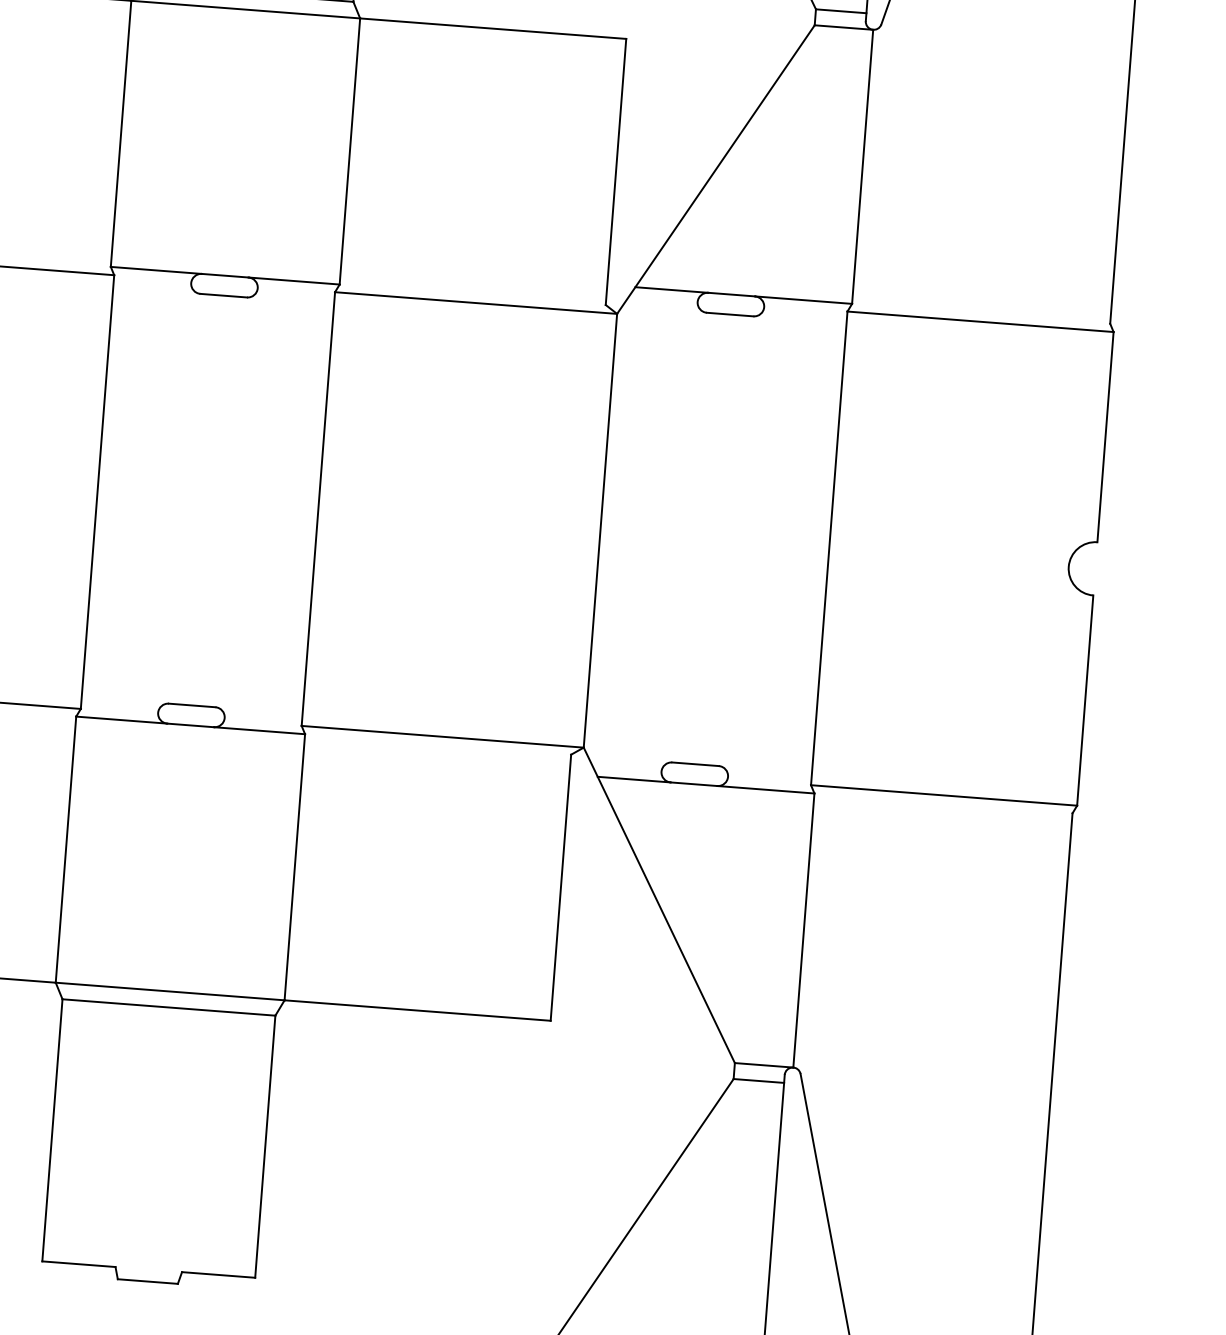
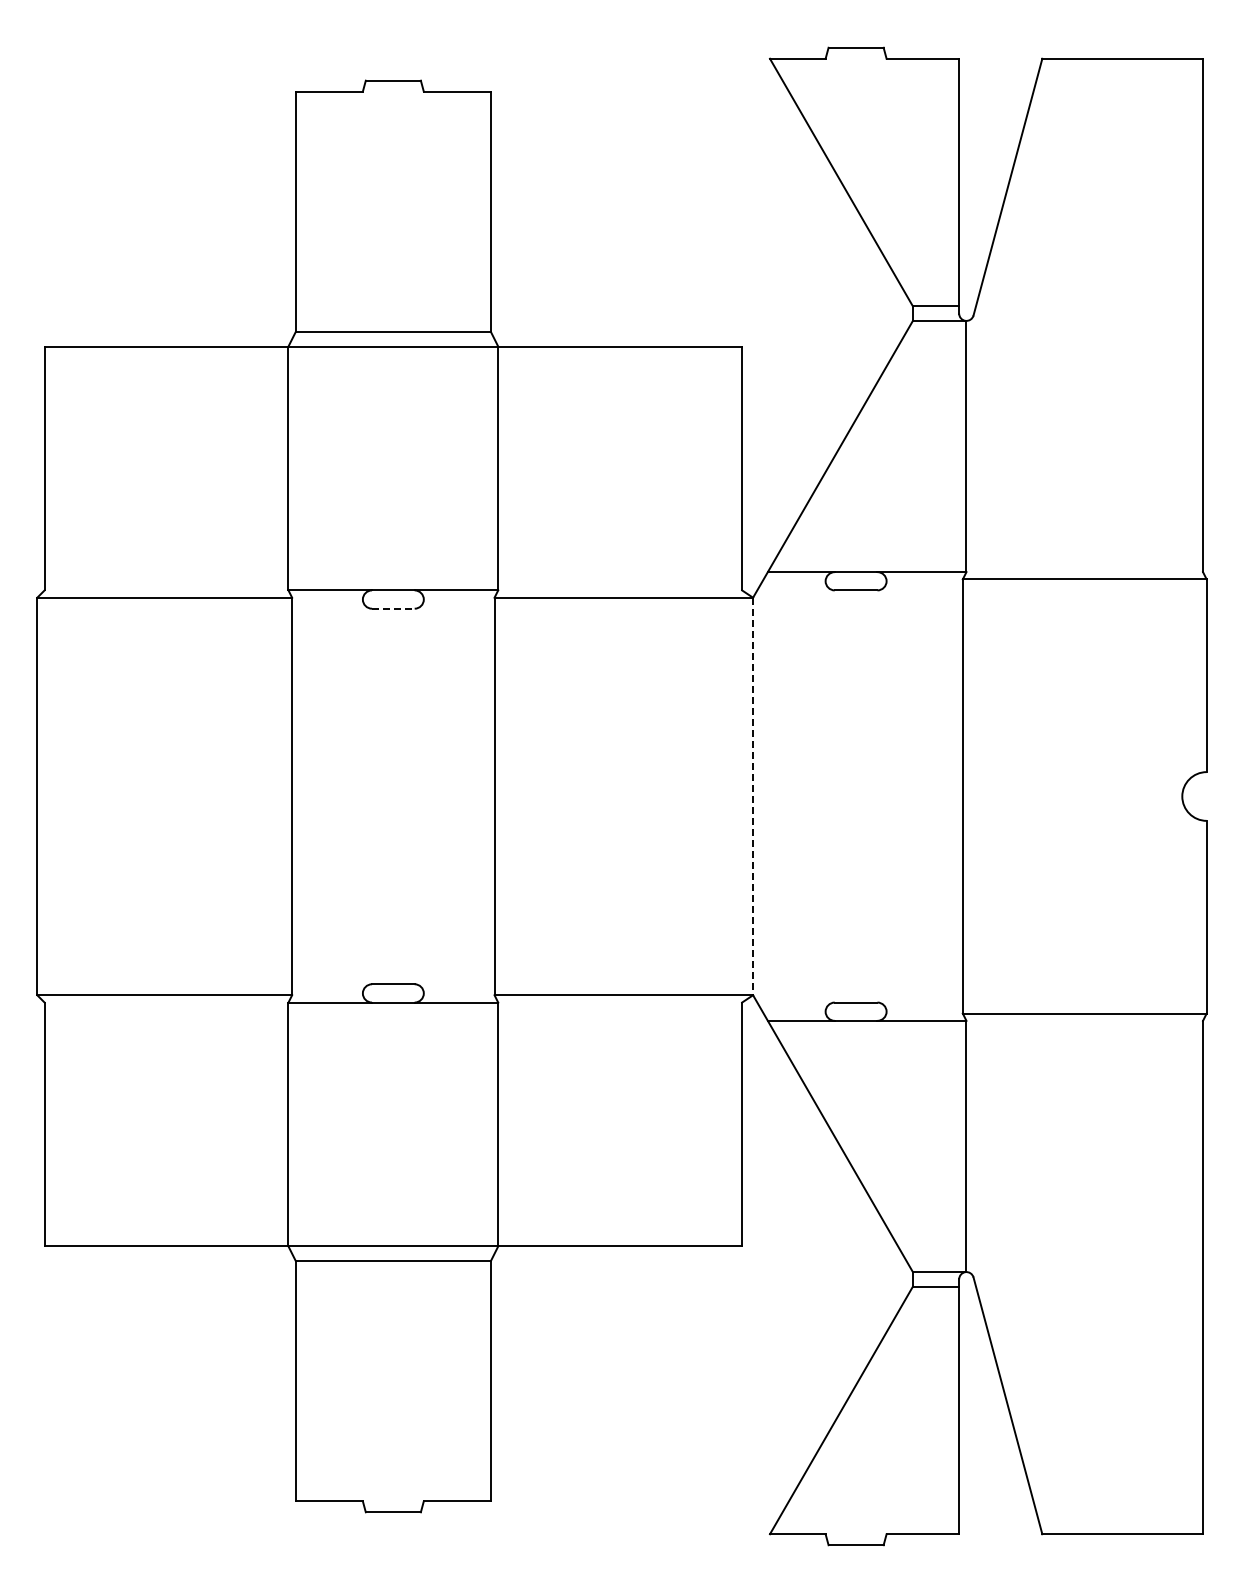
line: (223, 295) -> (393, 608), solid -> dashed
line: (600, 530) -> (753, 796), solid -> dashed

